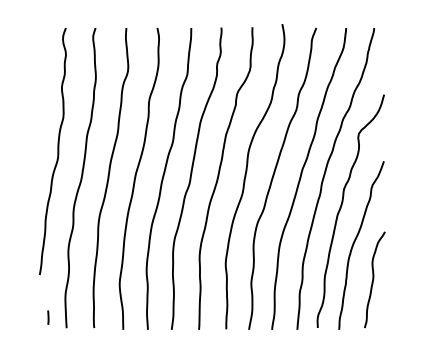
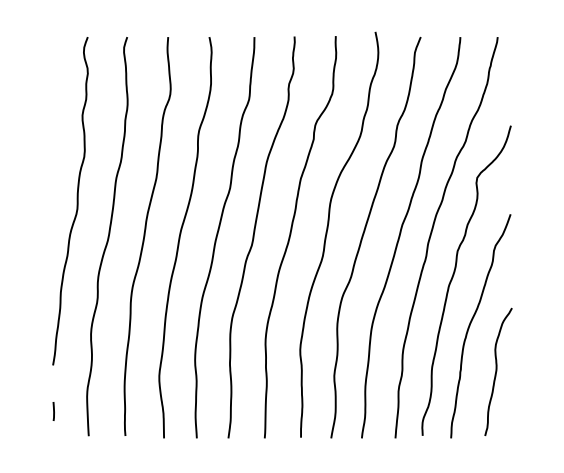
line: (48, 317) -> (53, 411), moved

